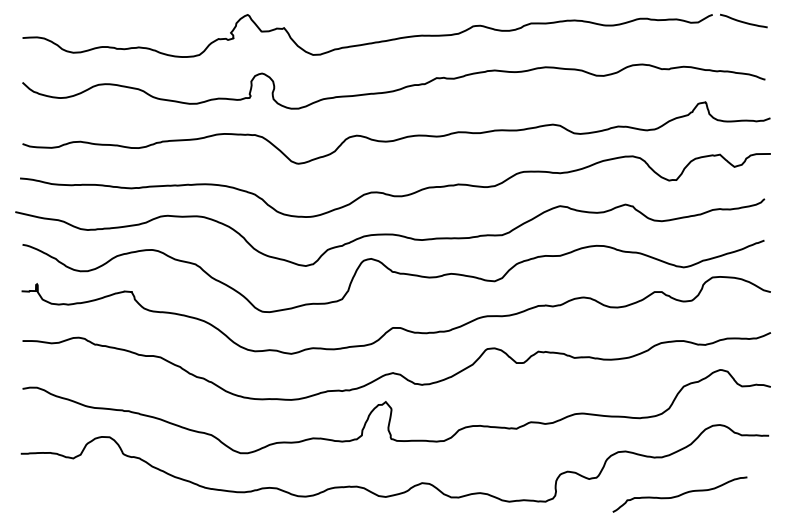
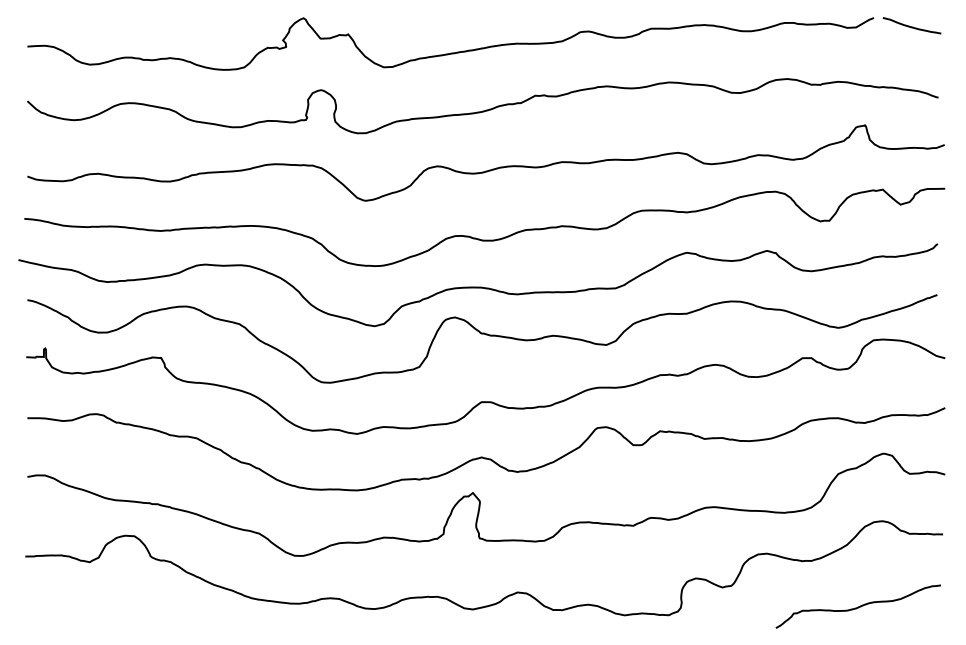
curve: (679, 494) -> (857, 606), moved

